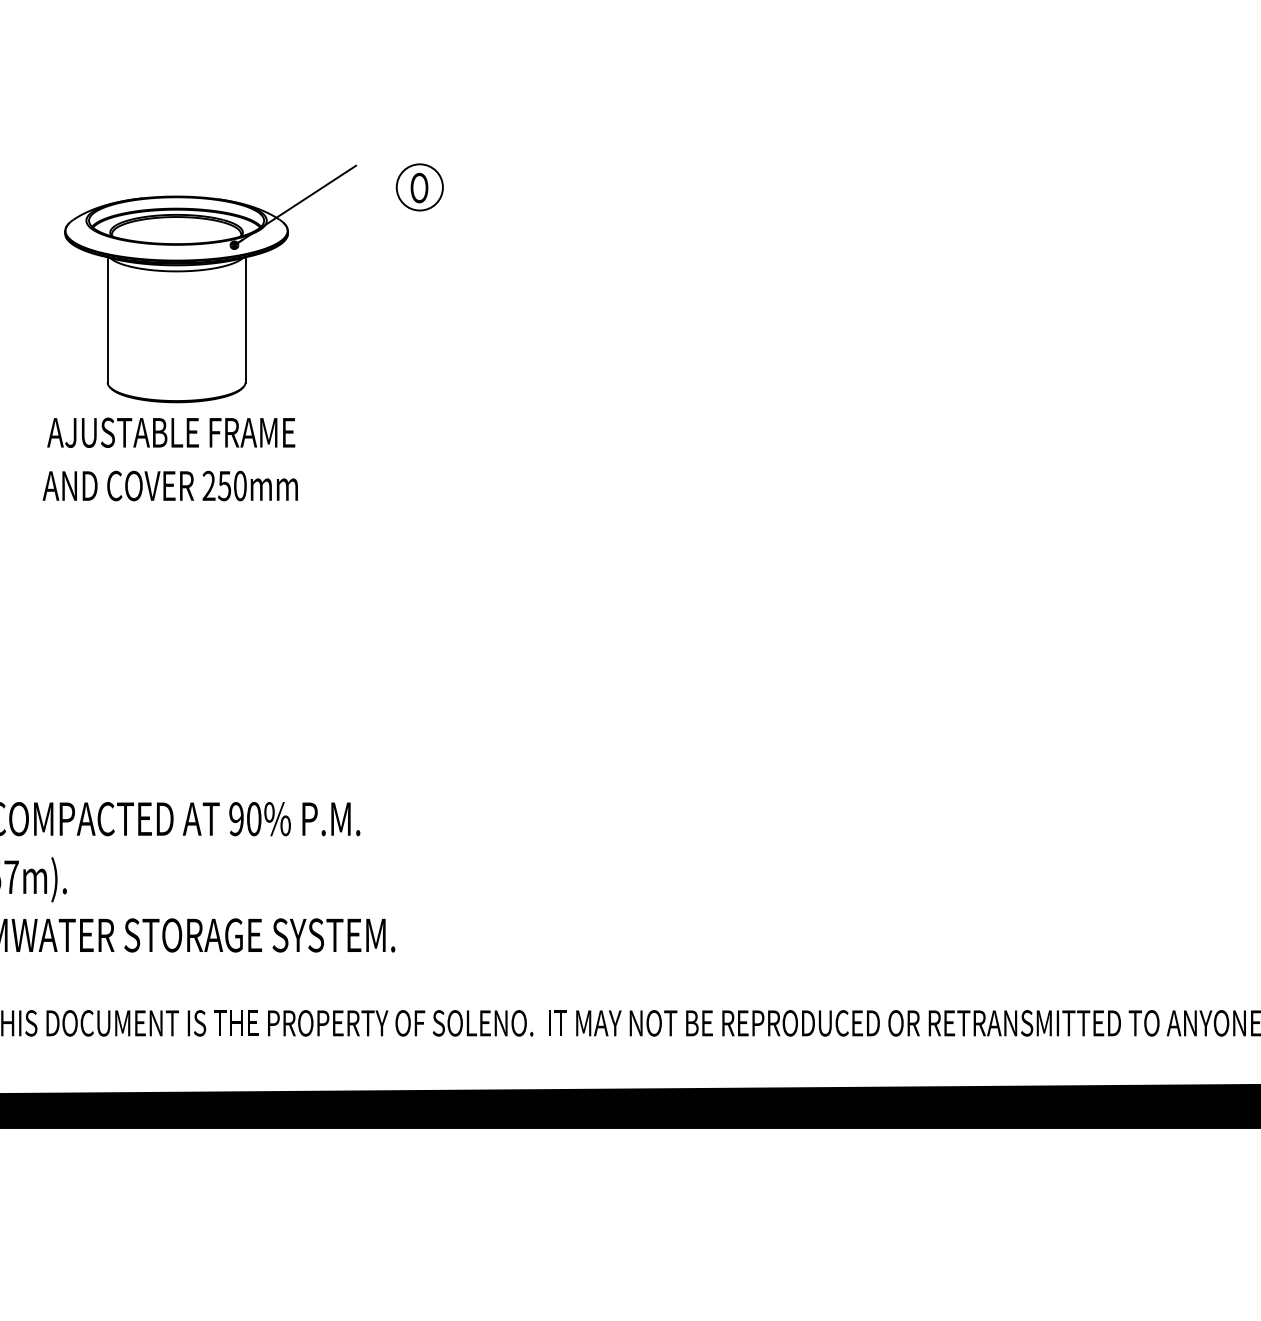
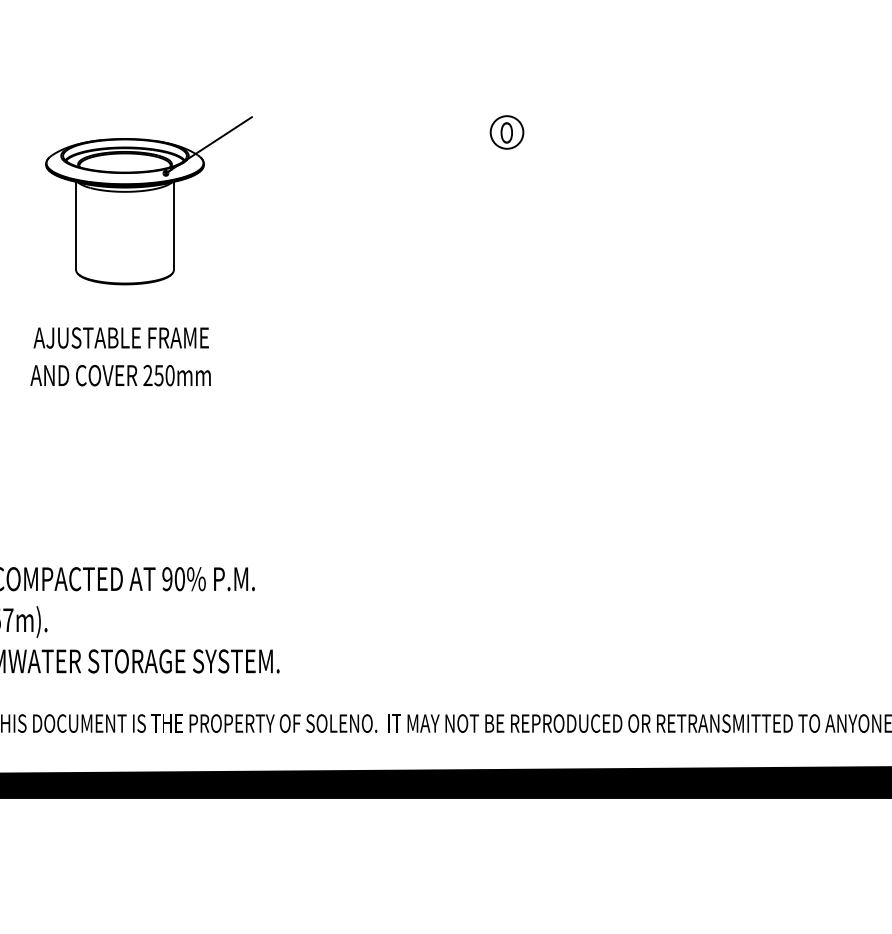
part: (419, 187) -> (506, 132), moved
text: (170, 458) -> (120, 356), moved

